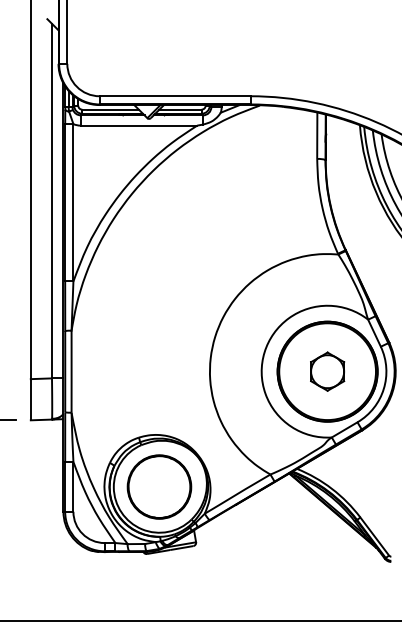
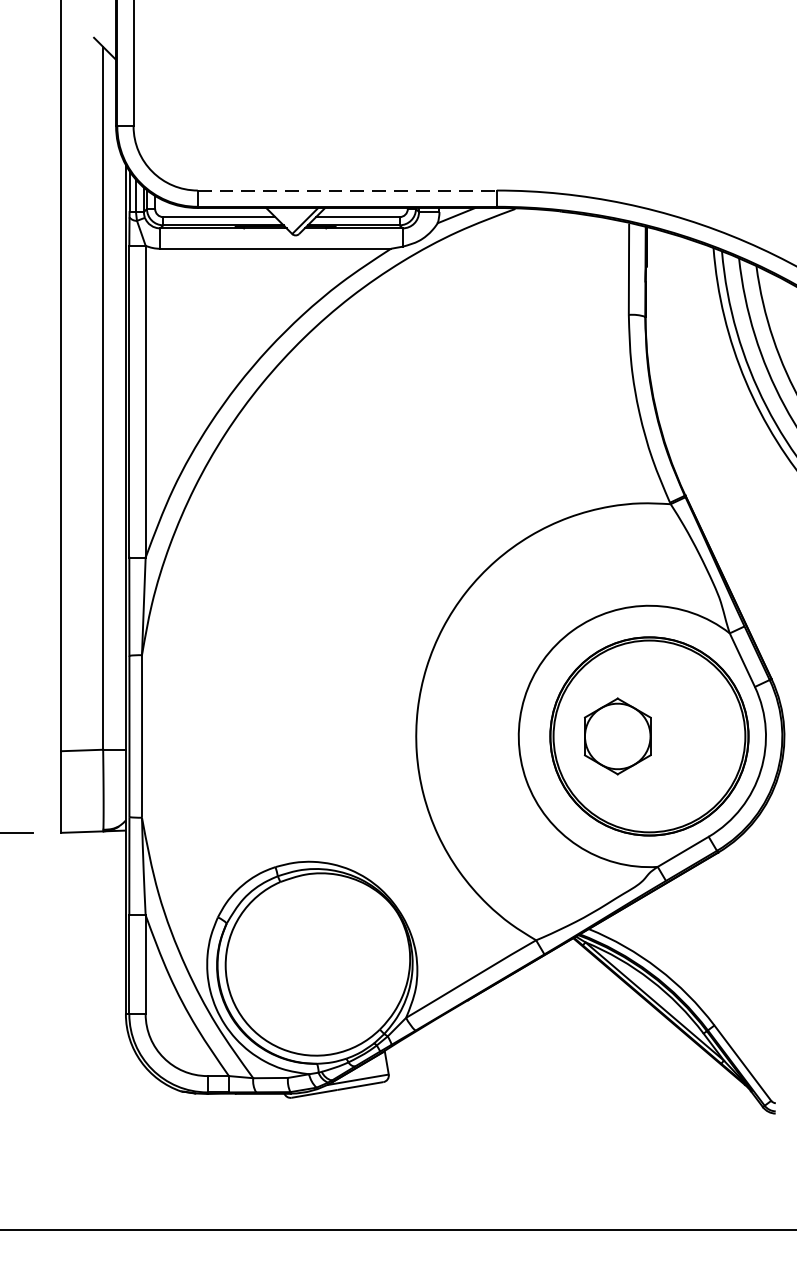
line: (175, 96) -> (347, 191), solid -> dashed
part: (327, 371) -> (617, 736), moved
part: (159, 486) -> (316, 964), removed

